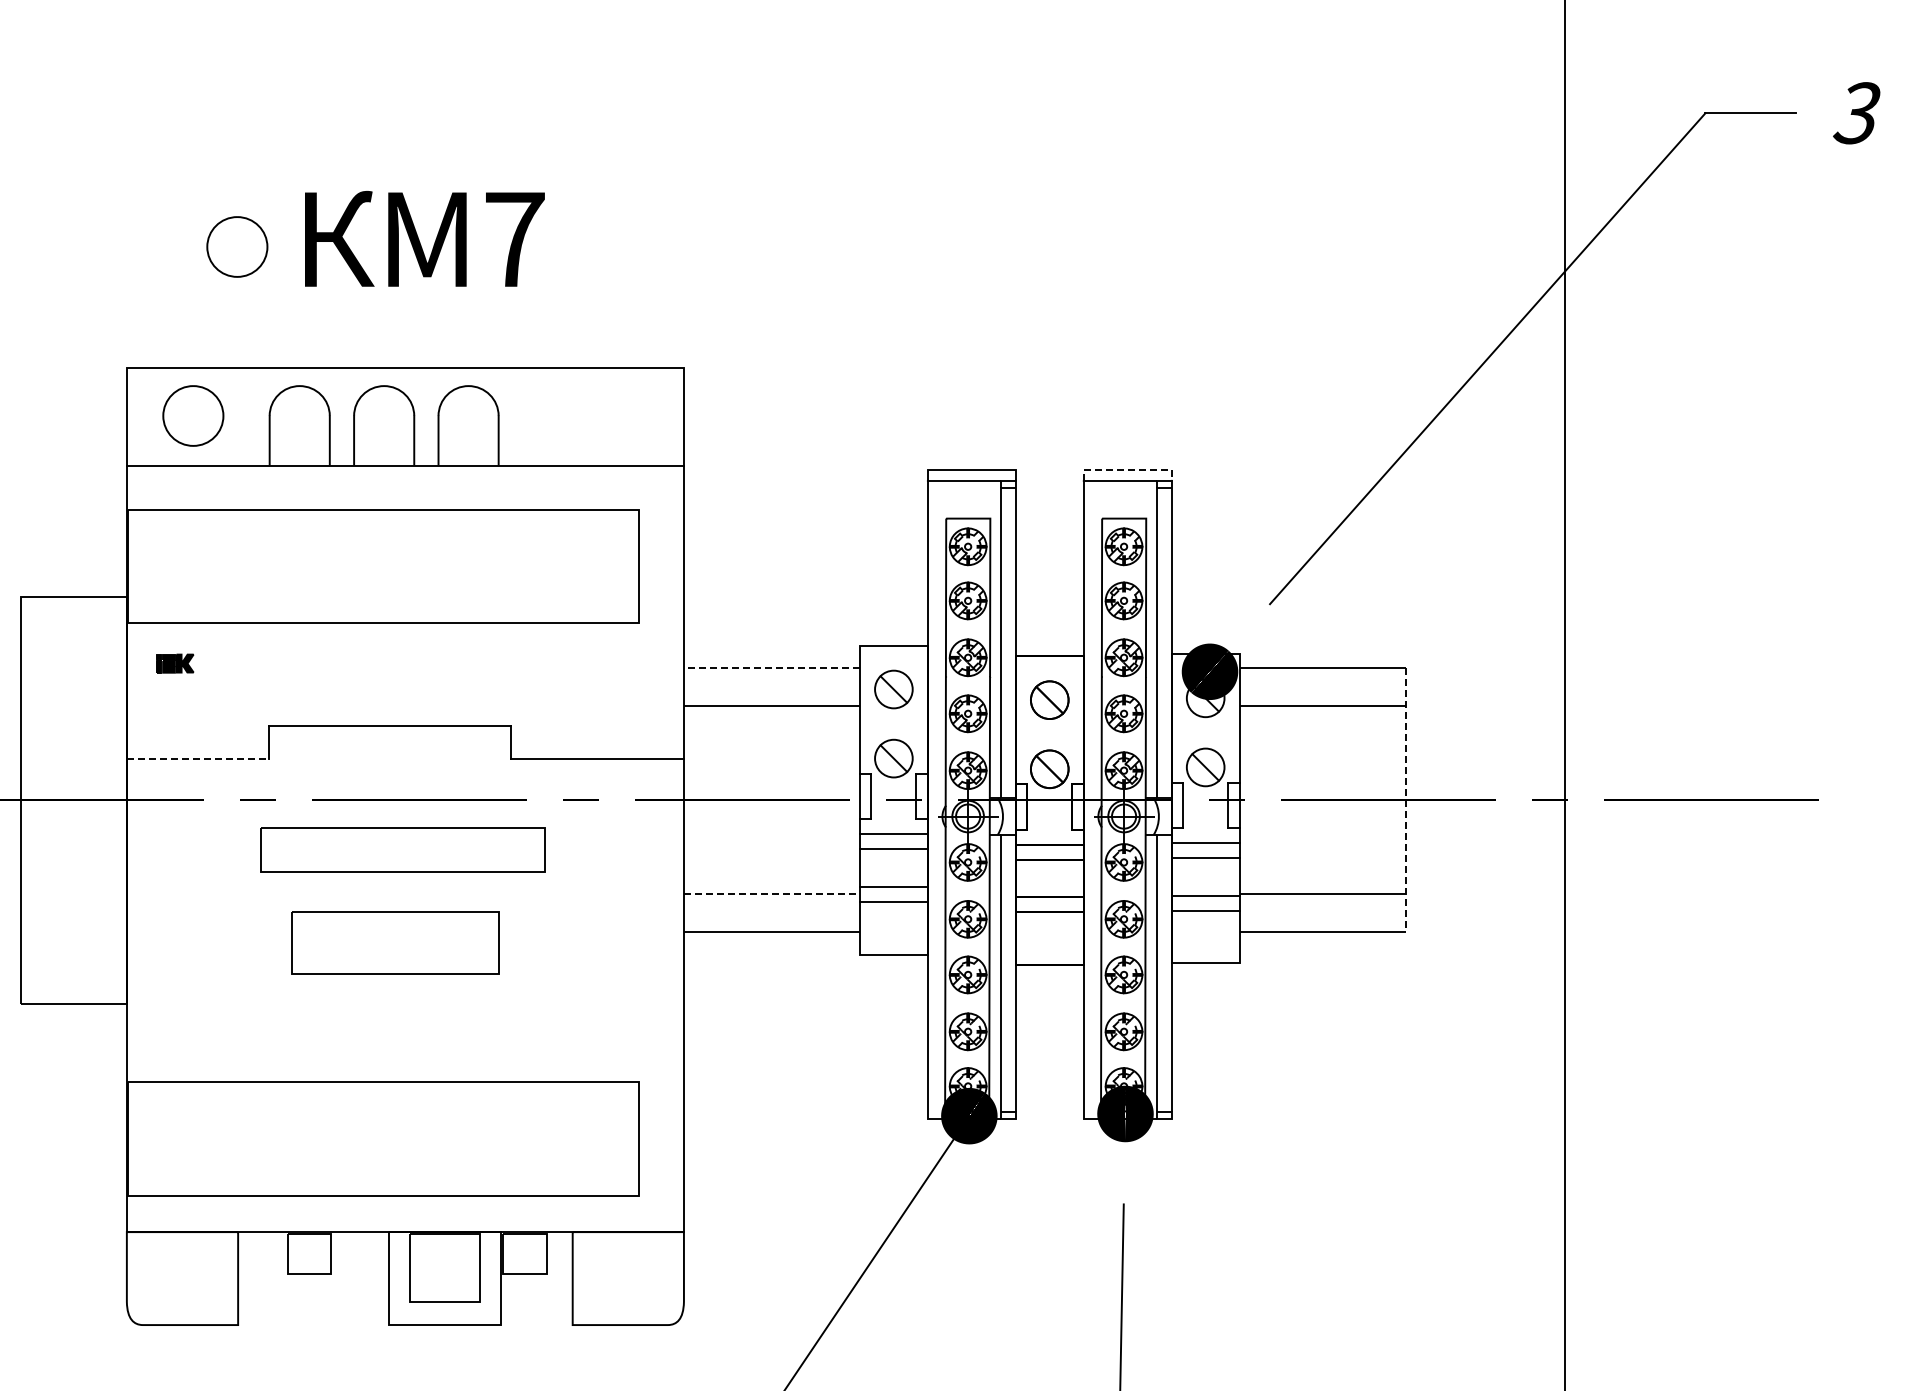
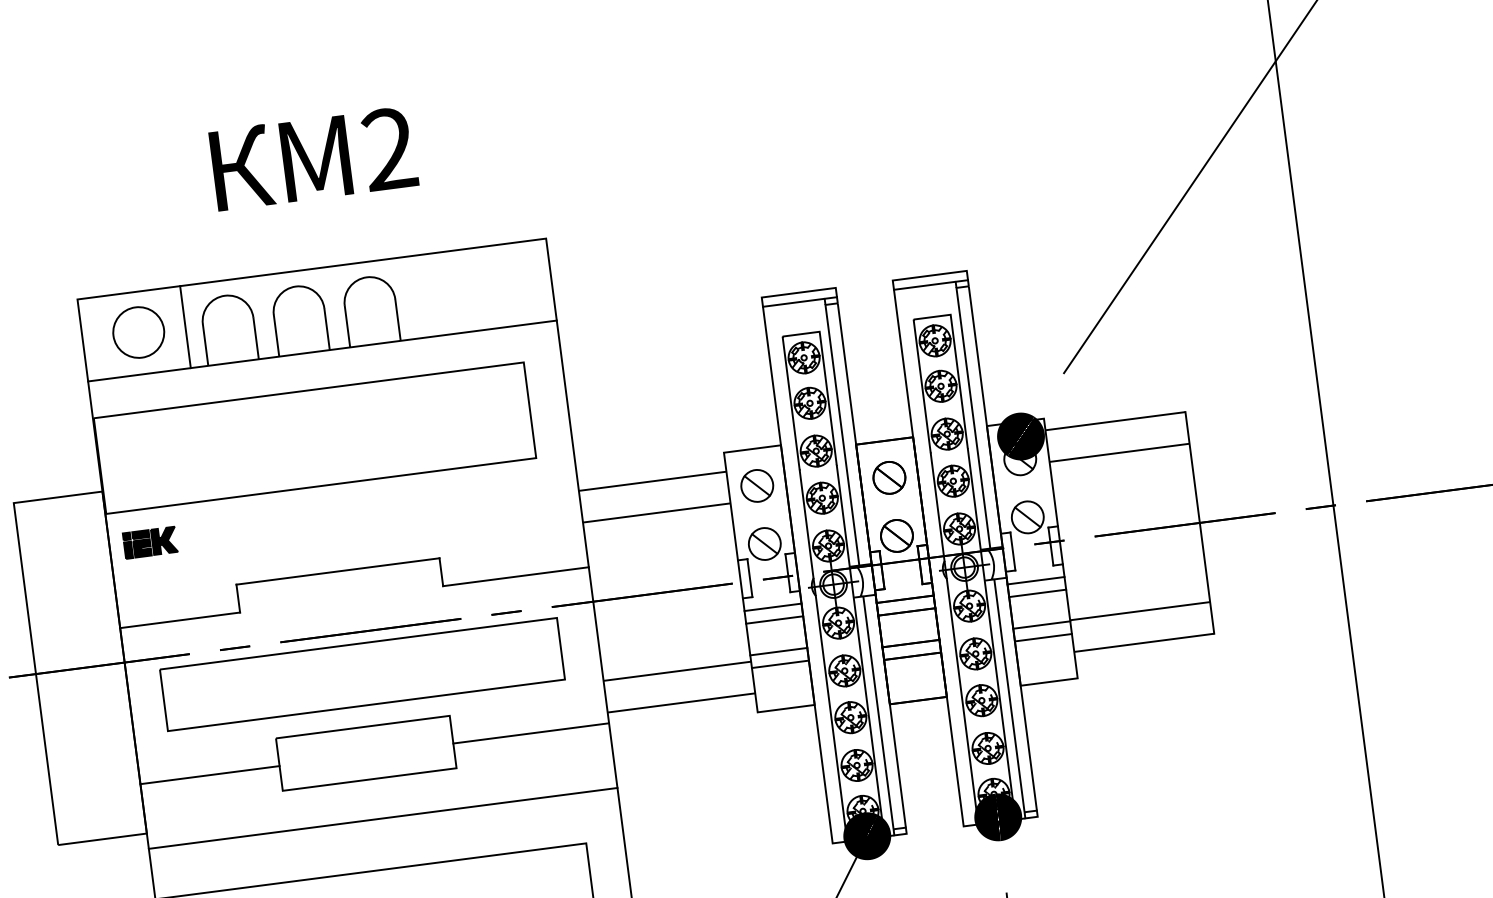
text: (514, 238) -> (389, 148), 7 -> 2
part: (237, 246) -> (157, 185), removed
line: (248, 416) -> (185, 326), added
line: (1128, 469) -> (930, 275), dashed -> solid
part: (174, 663) -> (149, 542), size x1.67
line: (772, 668) -> (652, 481), dashed -> solid
line: (198, 759) -> (180, 620), dashed -> solid
line: (1406, 800) -> (1200, 523), dashed -> solid
part: (402, 850) -> (361, 674), size x1.67
line: (772, 894) -> (677, 671), dashed -> solid
line: (209, 944) -> (209, 774), added
line: (591, 944) -> (531, 733), added
line: (405, 1021) -> (383, 818), added

